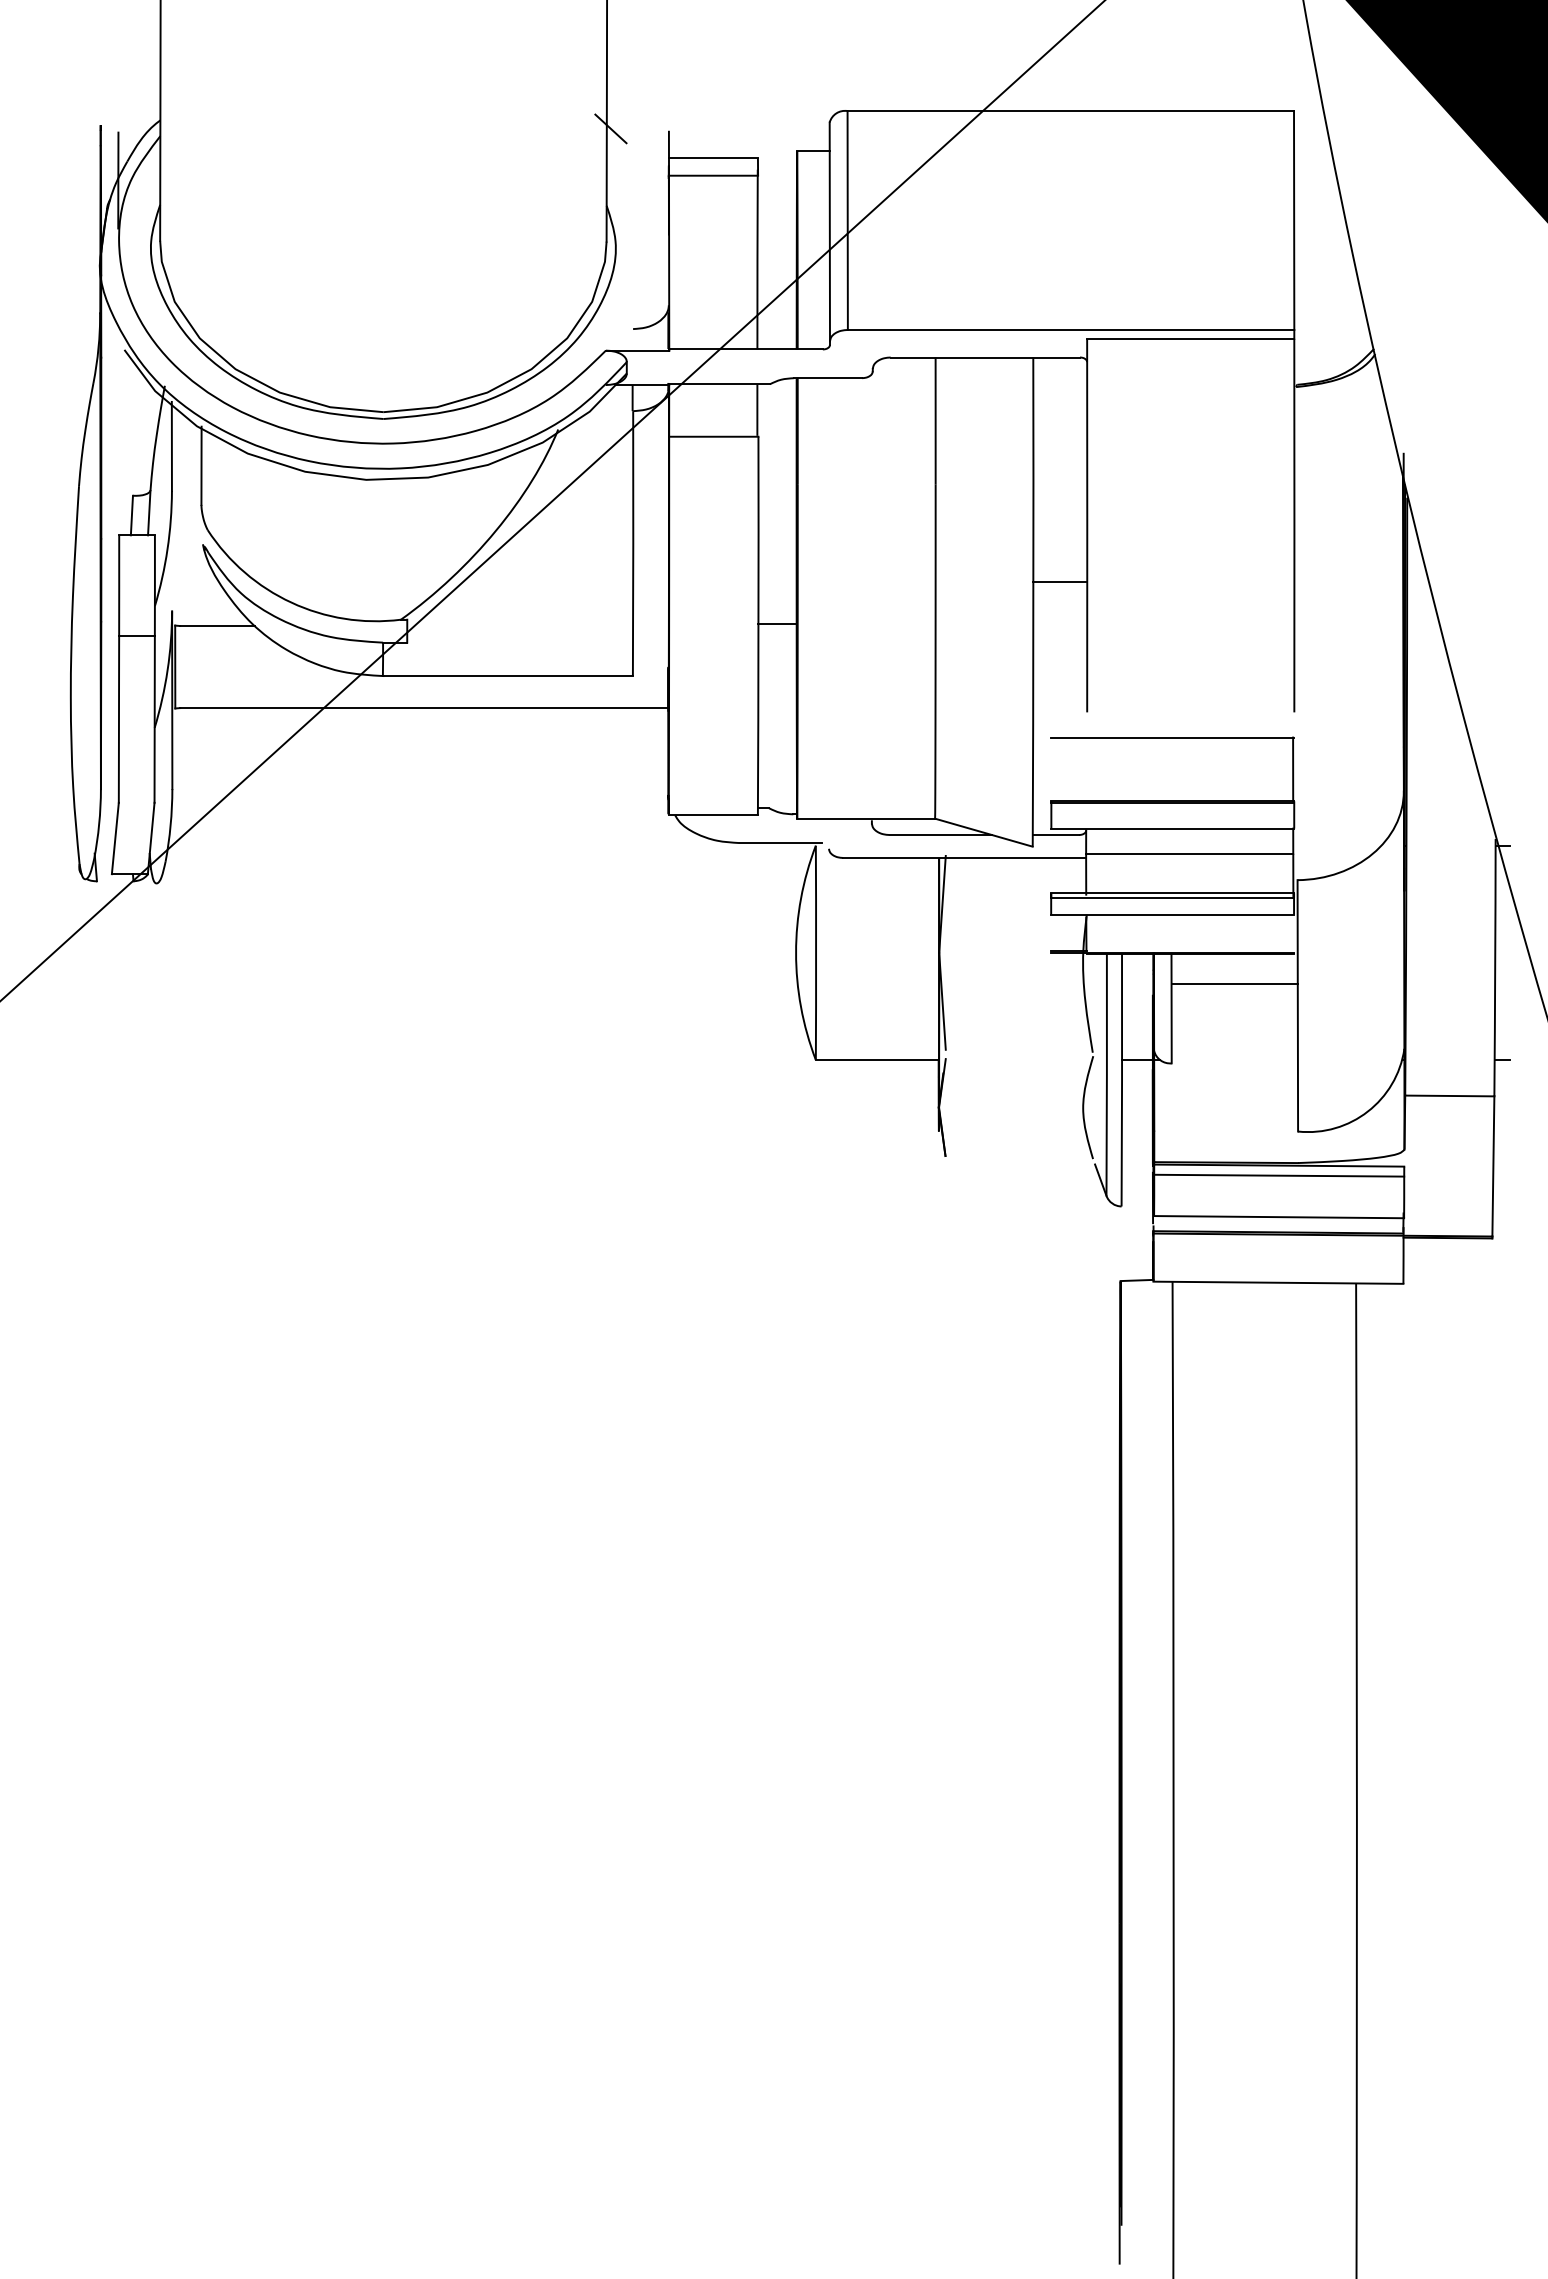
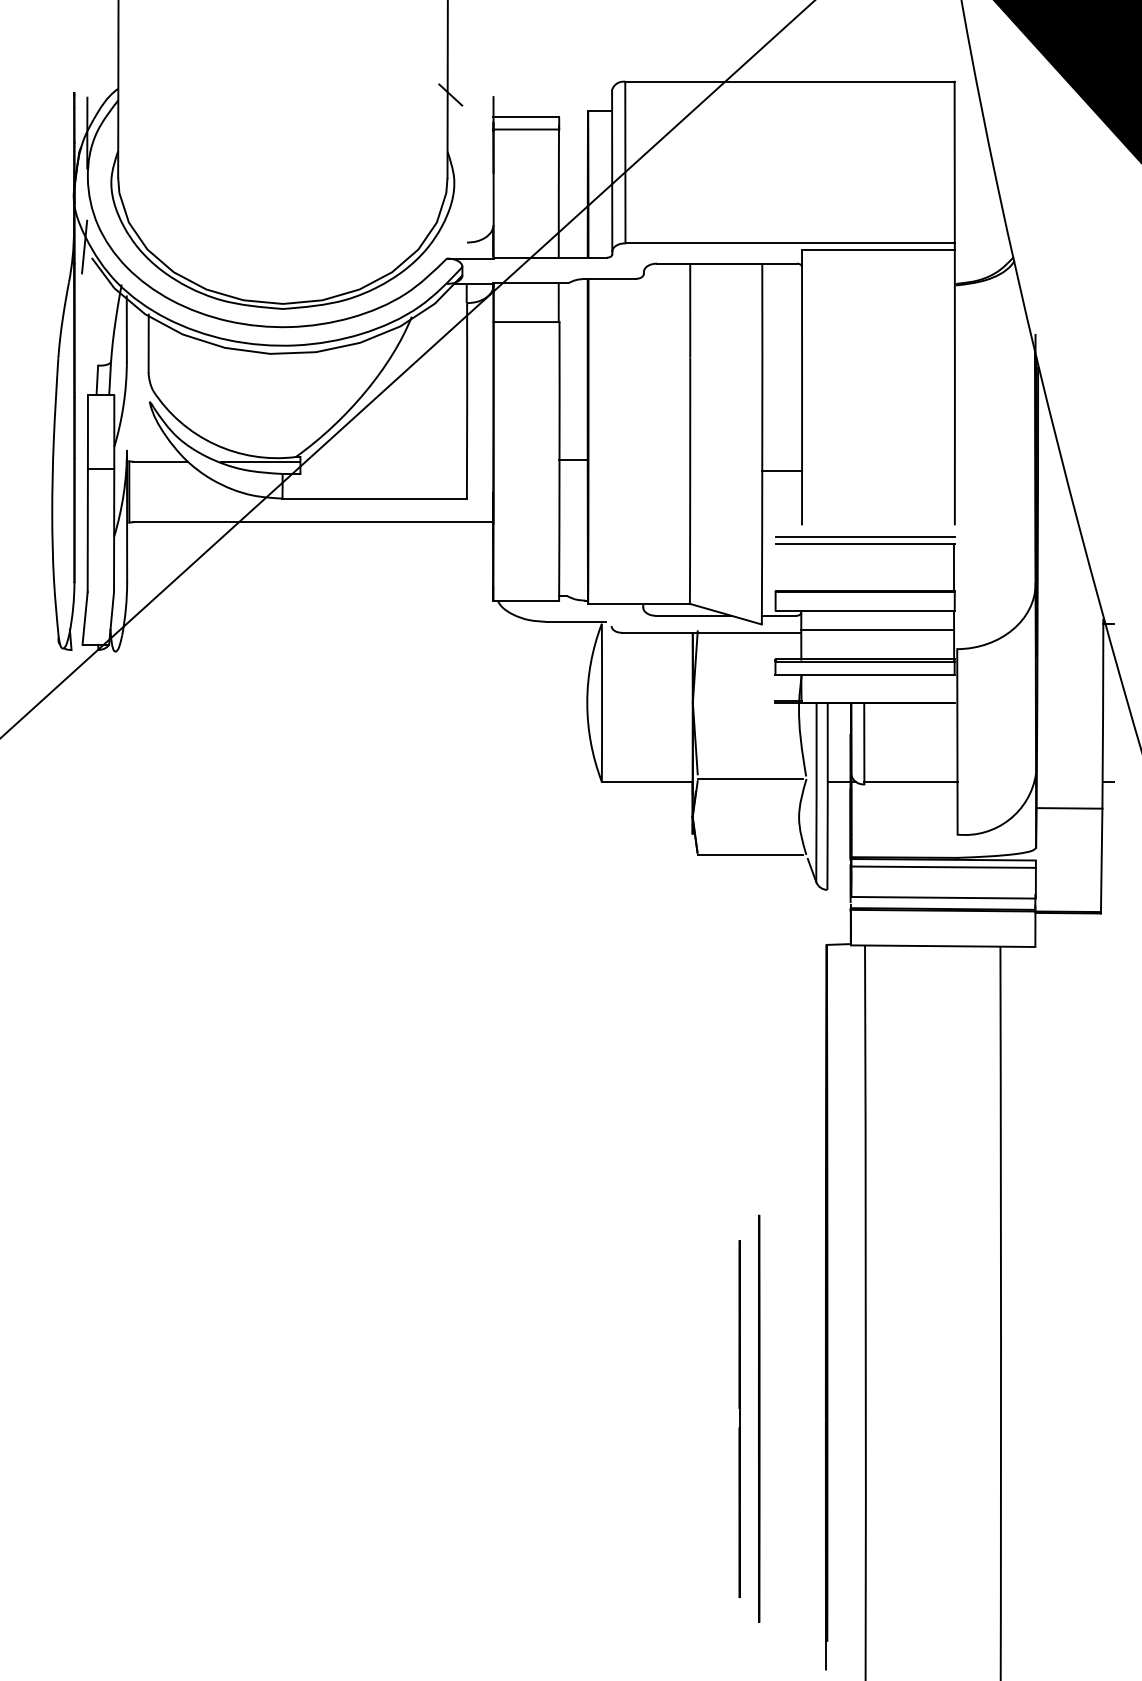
line: (114, 334) -> (84, 246), added
line: (1059, 582) -> (781, 471), moved
line: (353, 626) -> (260, 462), added
line: (1172, 728) -> (864, 537), added
line: (1234, 984) -> (910, 782), moved
line: (1016, 1055) -> (749, 778), added
line: (1017, 1159) -> (750, 855), added
line: (1002, 1923) -> (739, 1418), added
line: (1028, 1923) -> (758, 1418), added

